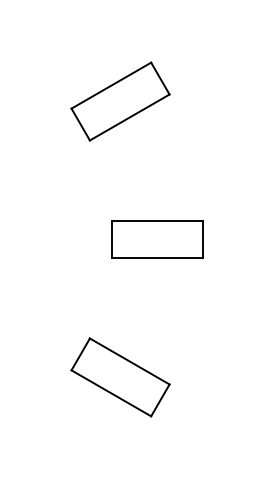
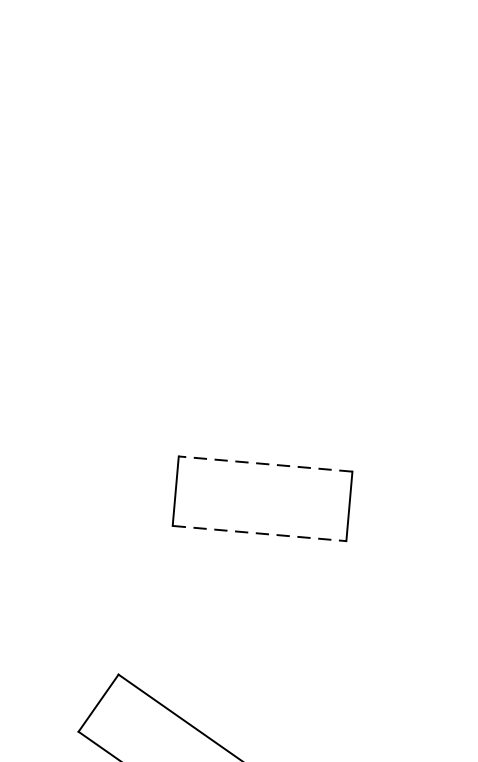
part: (120, 101) -> (215, 232), removed
line: (157, 221) -> (265, 464), solid -> dashed
line: (157, 257) -> (259, 532), solid -> dashed

